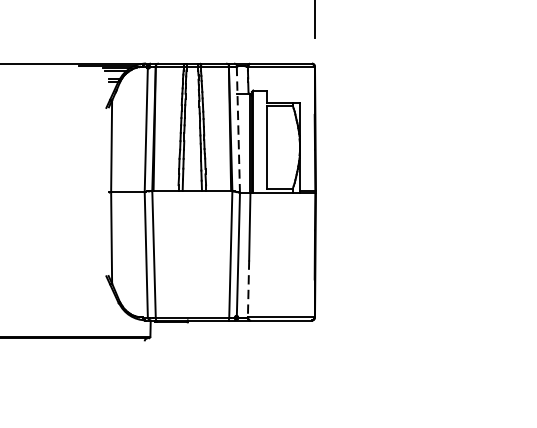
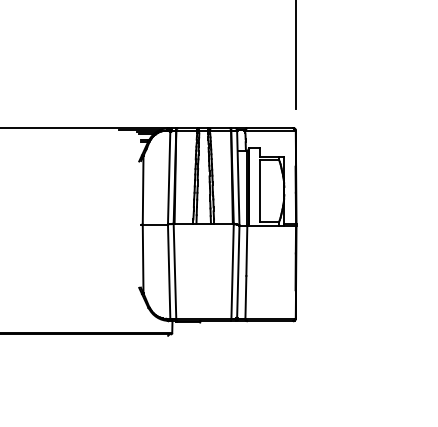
line: (238, 130) -> (238, 178), dashed -> solid
line: (247, 289) -> (245, 297), dashed -> solid

